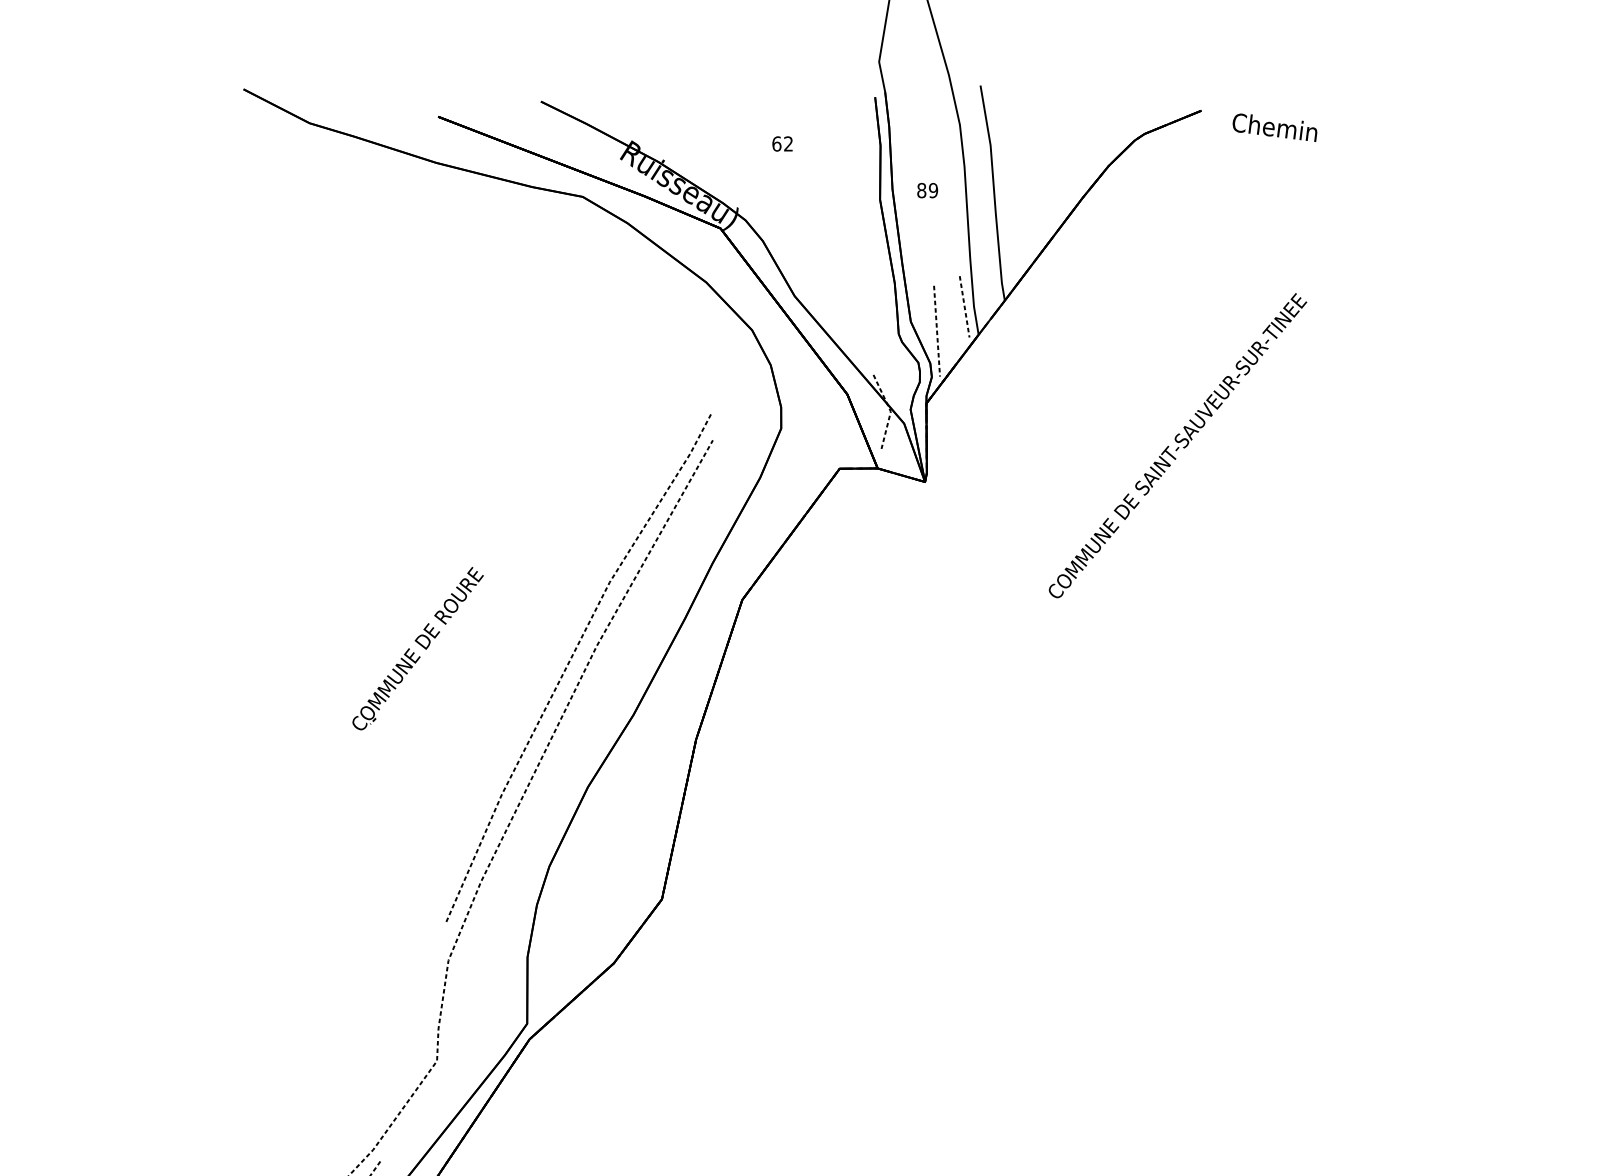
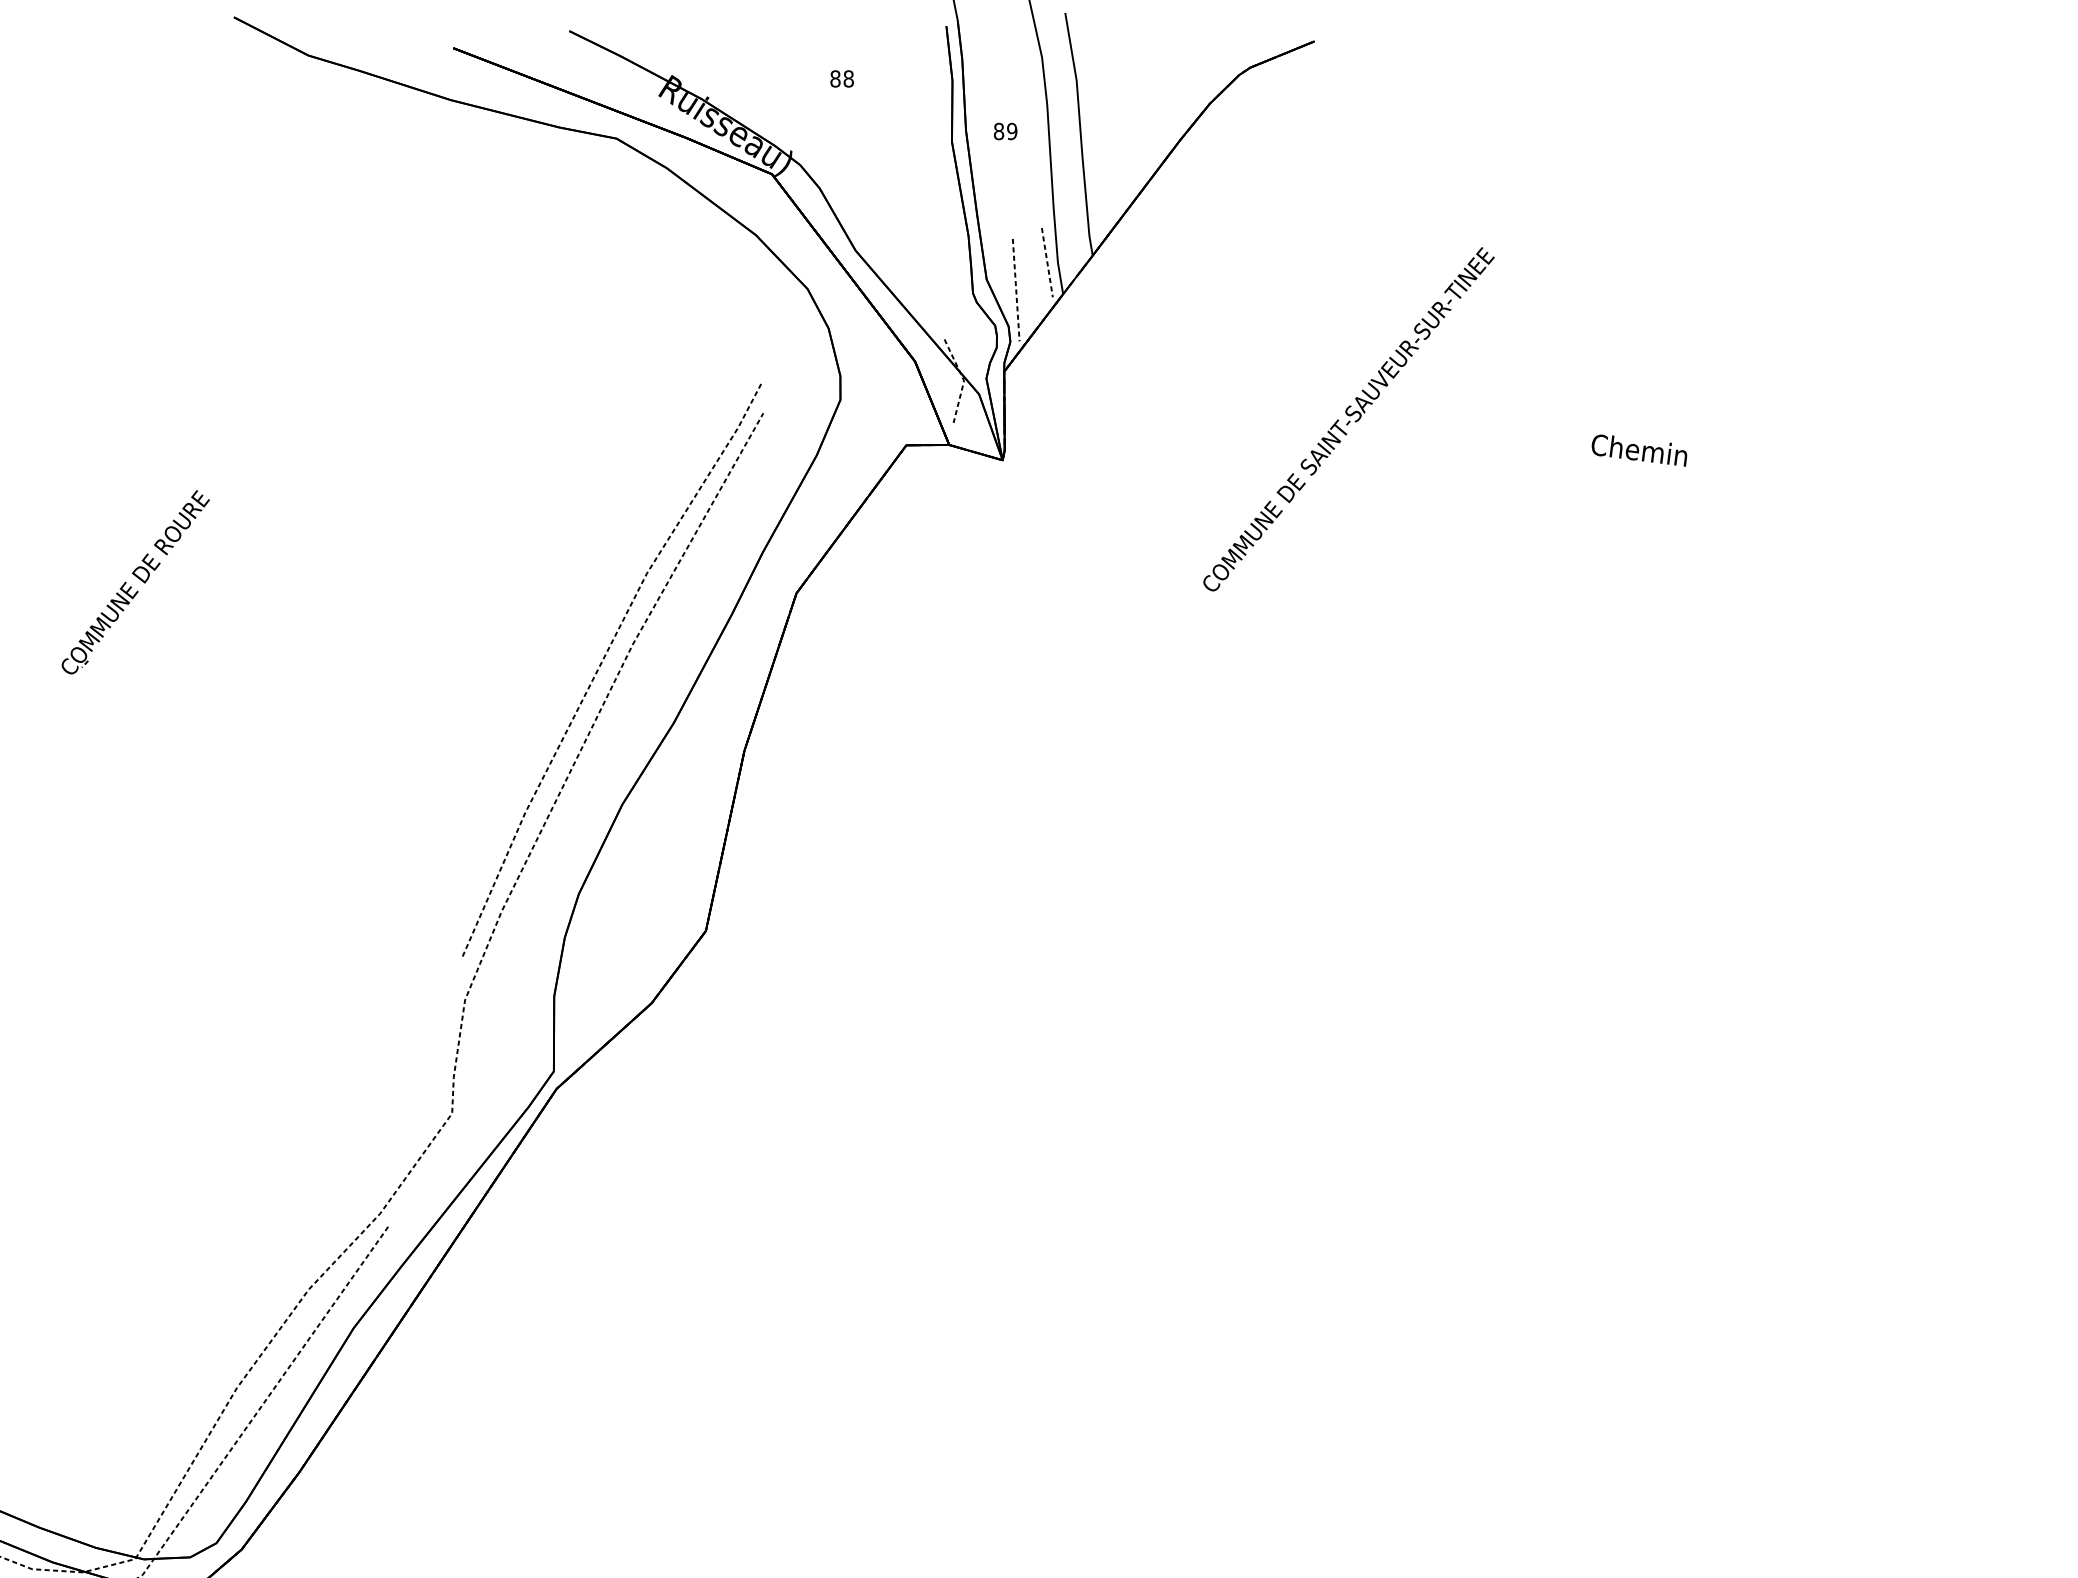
text: (1275, 127) -> (1639, 450), moved
text: (782, 143) -> (841, 78), 62 -> 88
text: (1177, 445) -> (1348, 419), moved
part: (417, 648) -> (135, 582), moved

